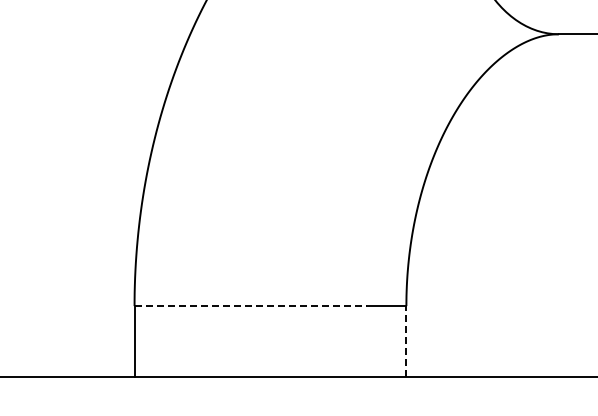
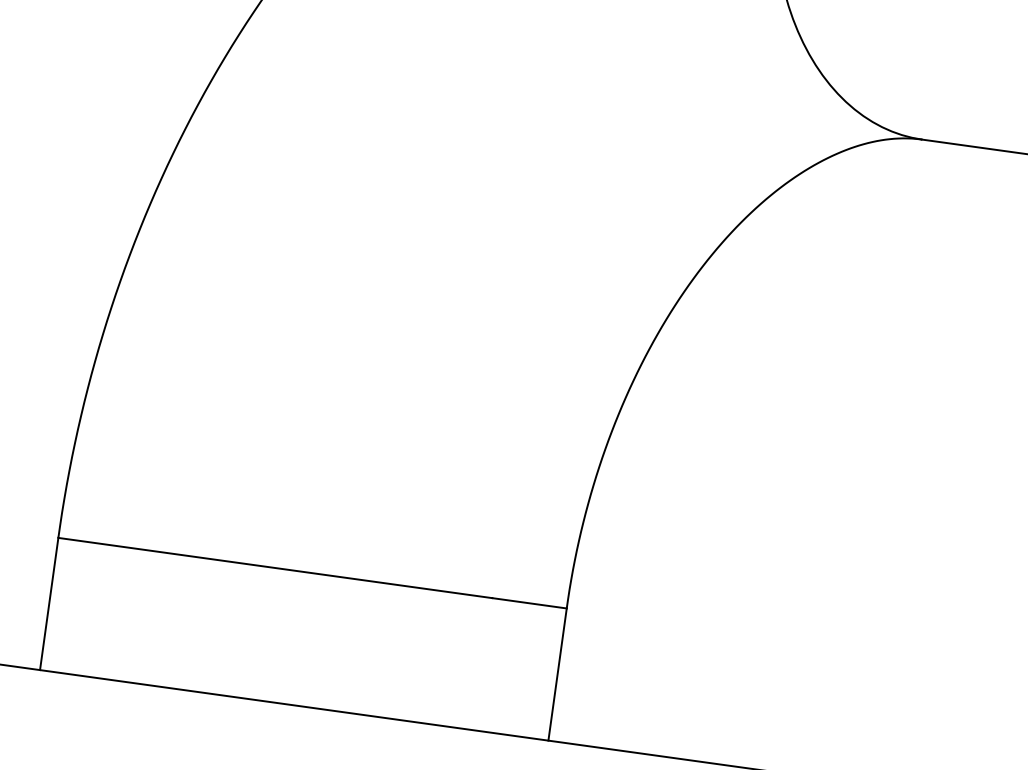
line: (251, 306) -> (276, 568), dashed -> solid
line: (406, 340) -> (558, 672), dashed -> solid

